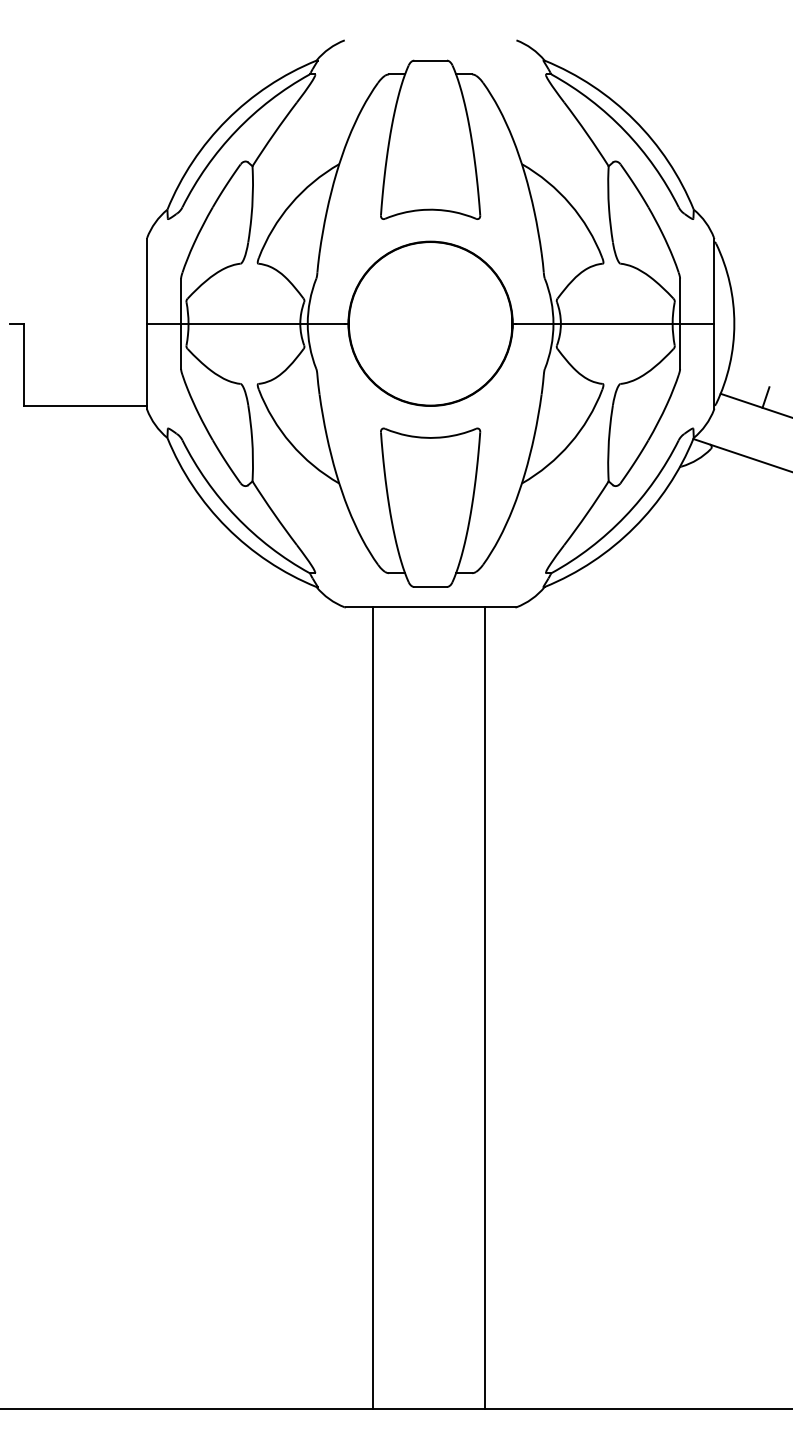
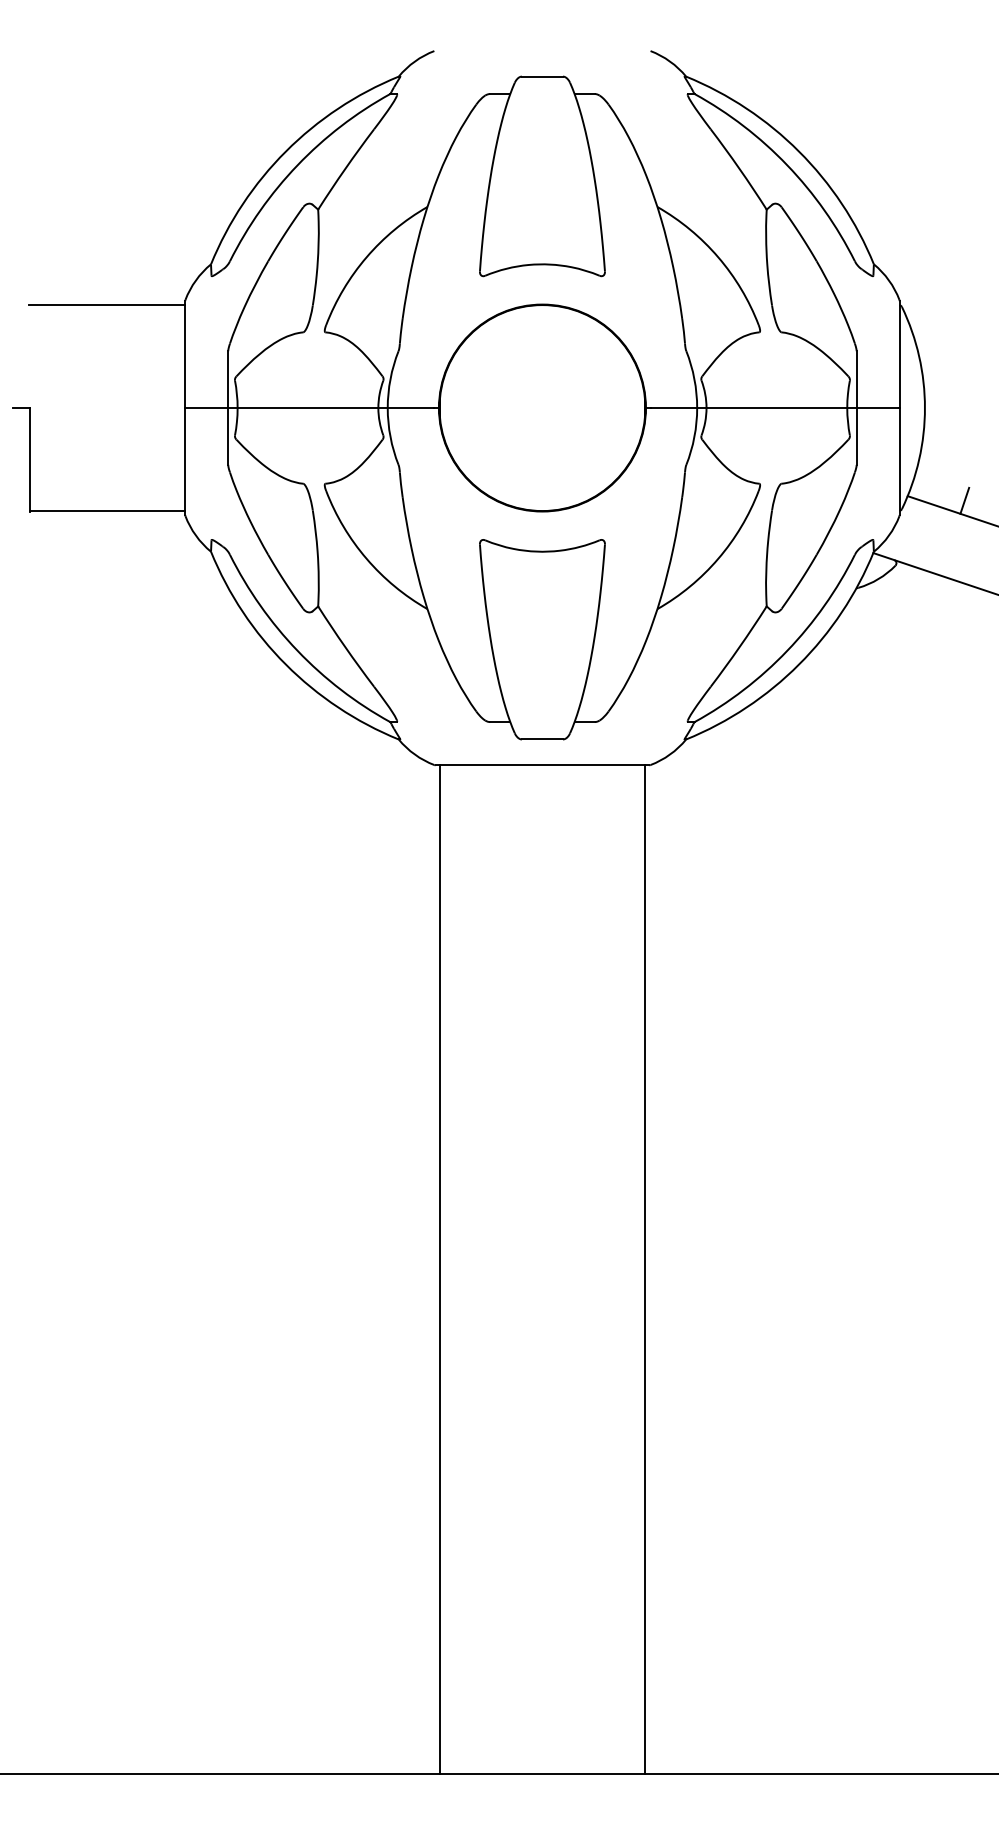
line: (85, 242) -> (107, 305), added
line: (372, 1007) -> (439, 1269), moved
line: (485, 1007) -> (645, 1269), moved

